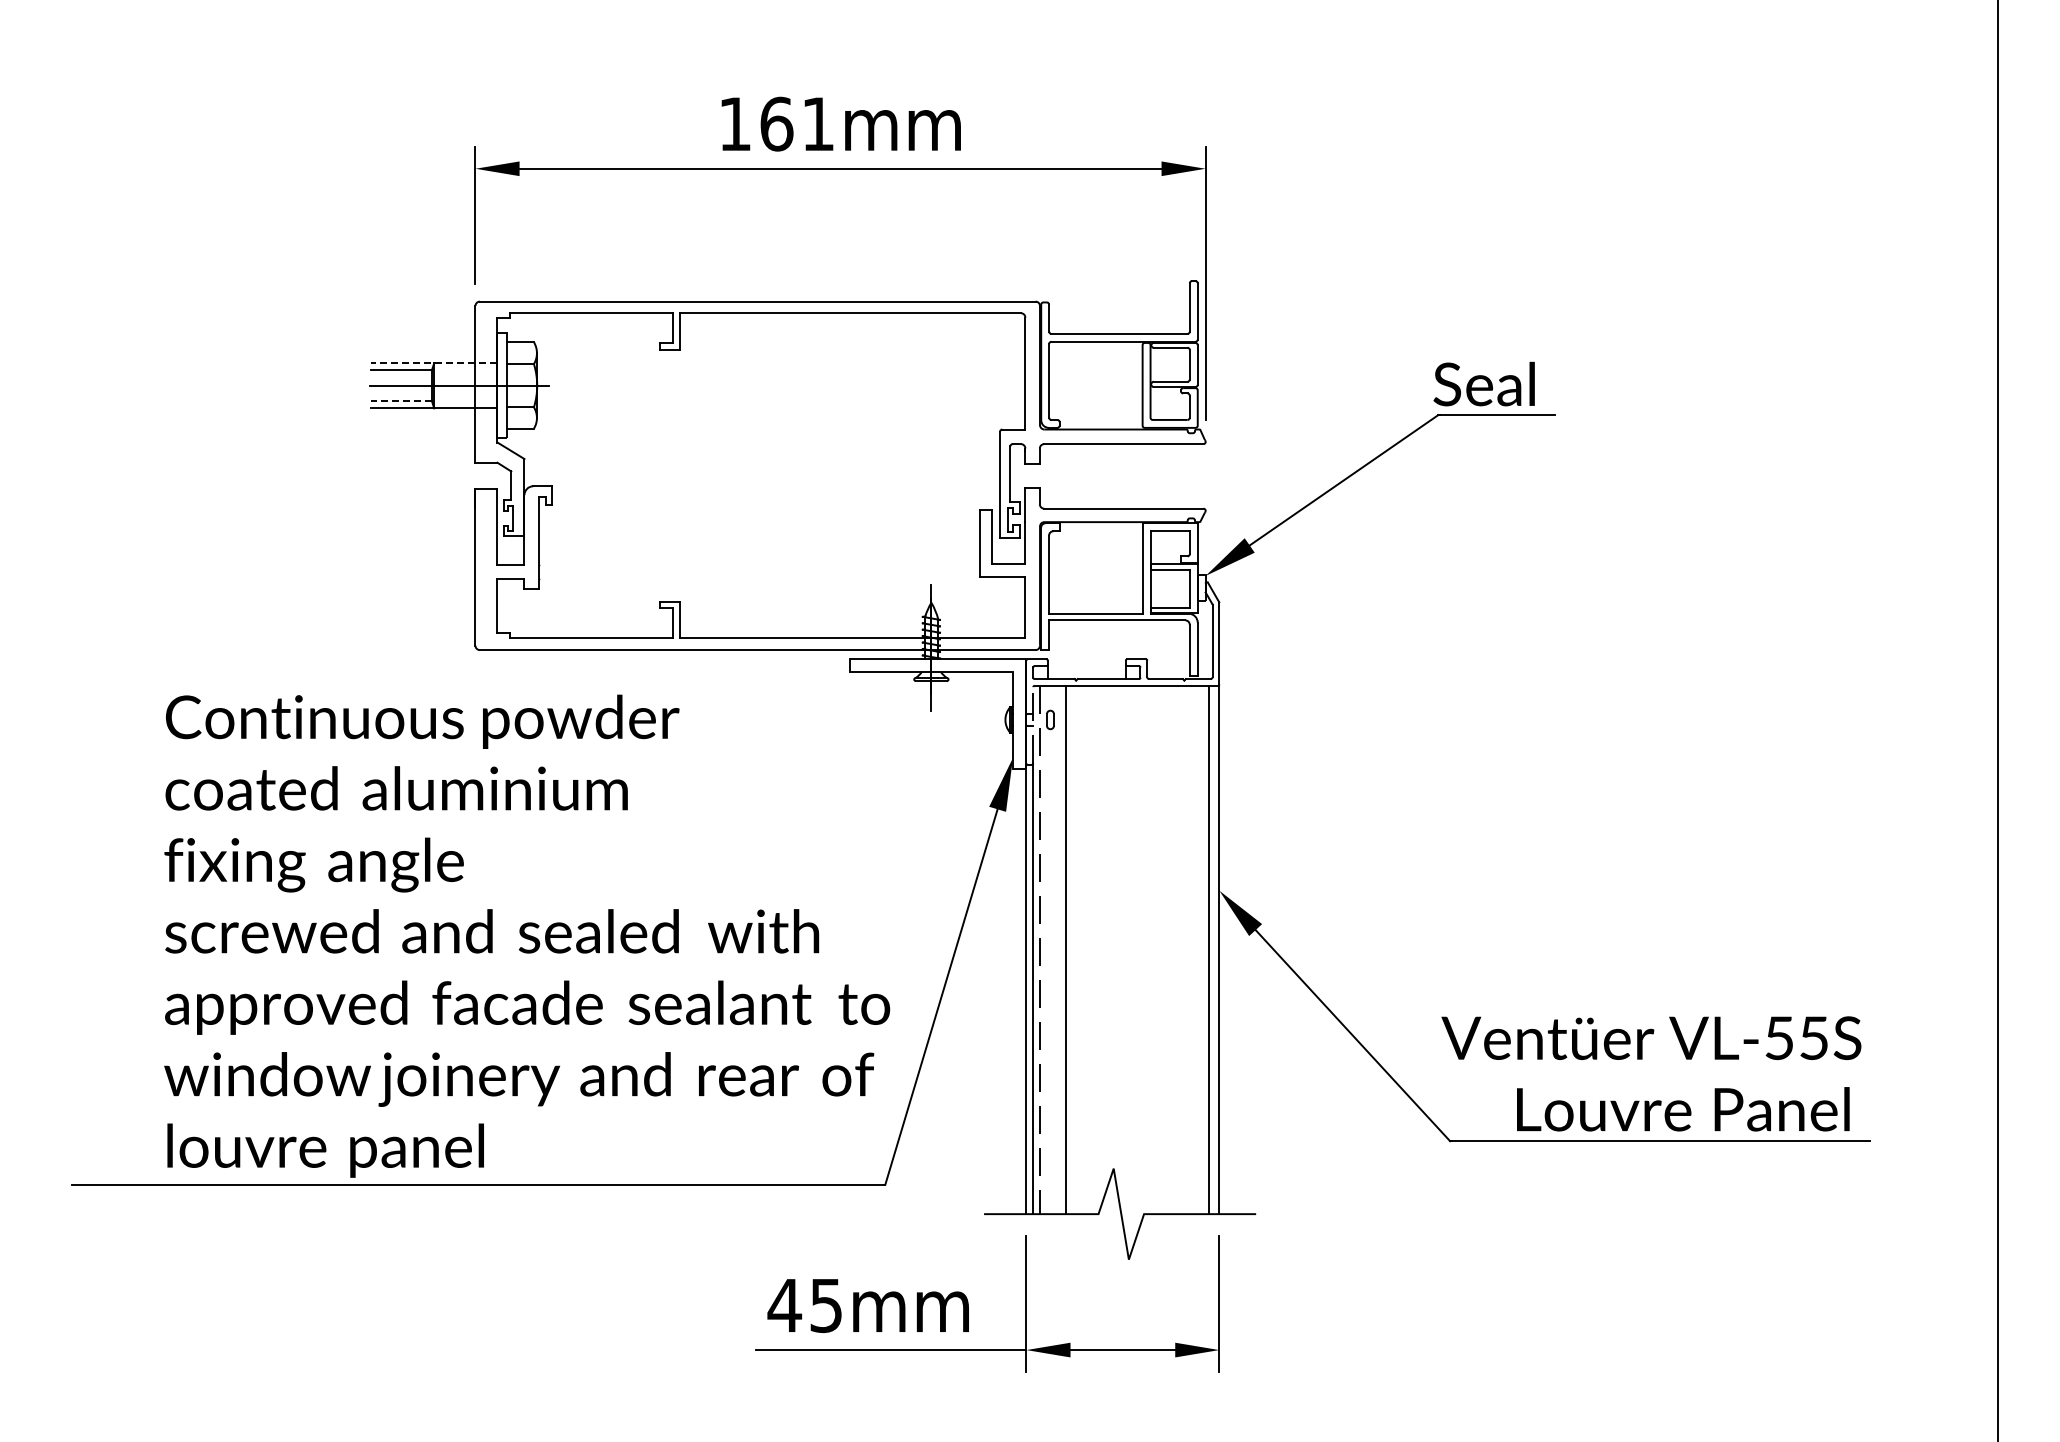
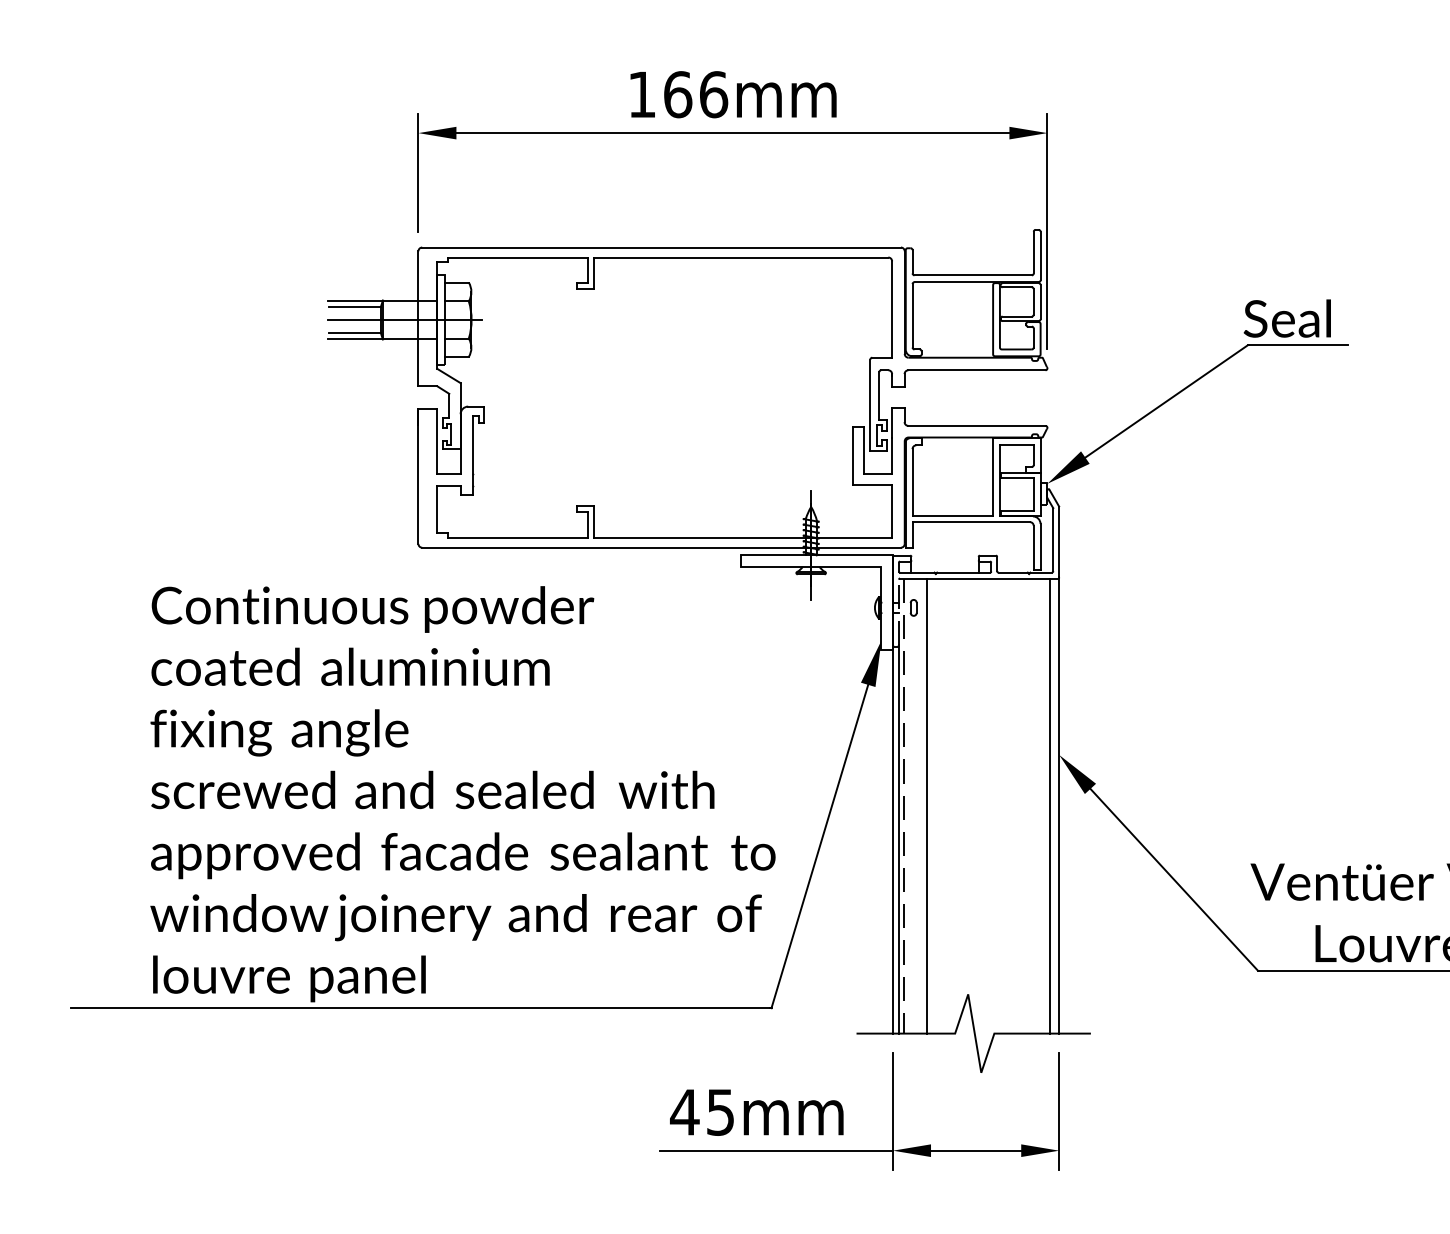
text: (818, 123) -> (713, 94), 161mm -> 166mm
line: (433, 363) -> (382, 300), dashed -> solid
line: (401, 401) -> (354, 333), dashed -> solid

